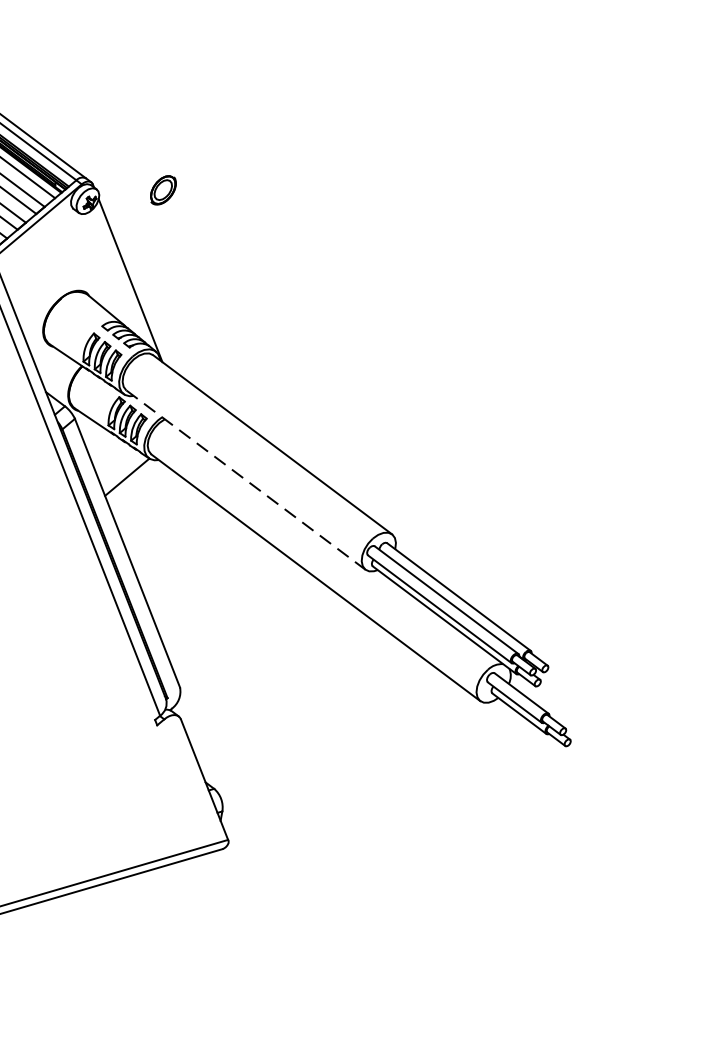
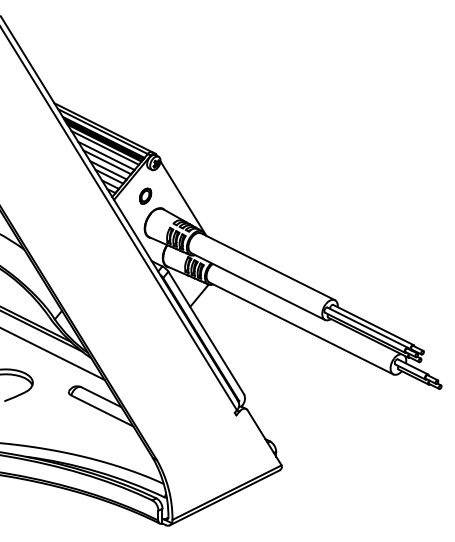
part: (163, 188) -> (145, 195), moved
line: (246, 480) -> (258, 286), dashed -> solid

